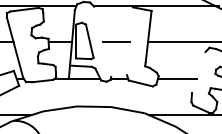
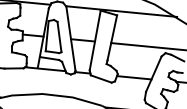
line: (102, 41) -> (70, 38), added
line: (129, 41) -> (94, 40), added
line: (198, 72) -> (153, 74), added

